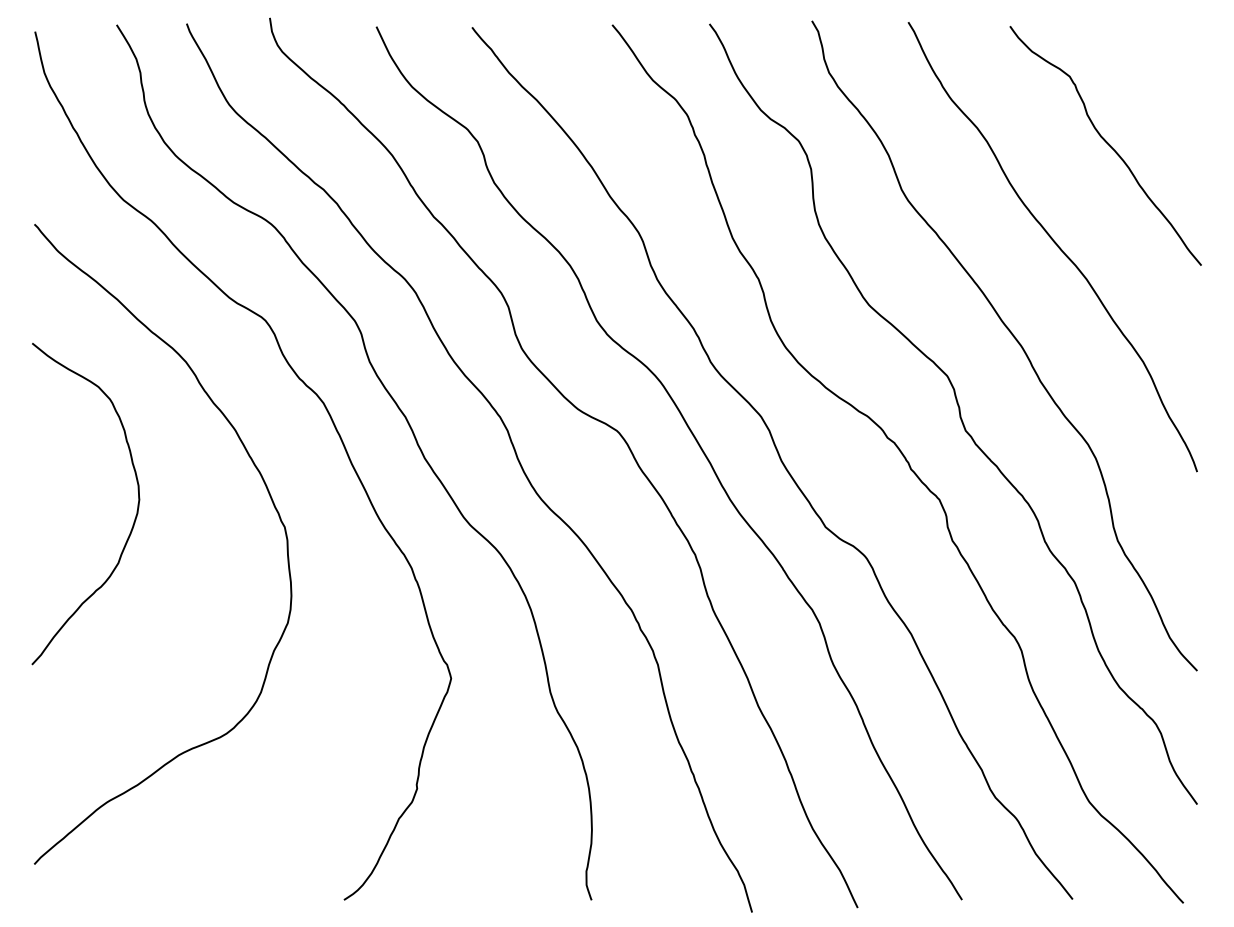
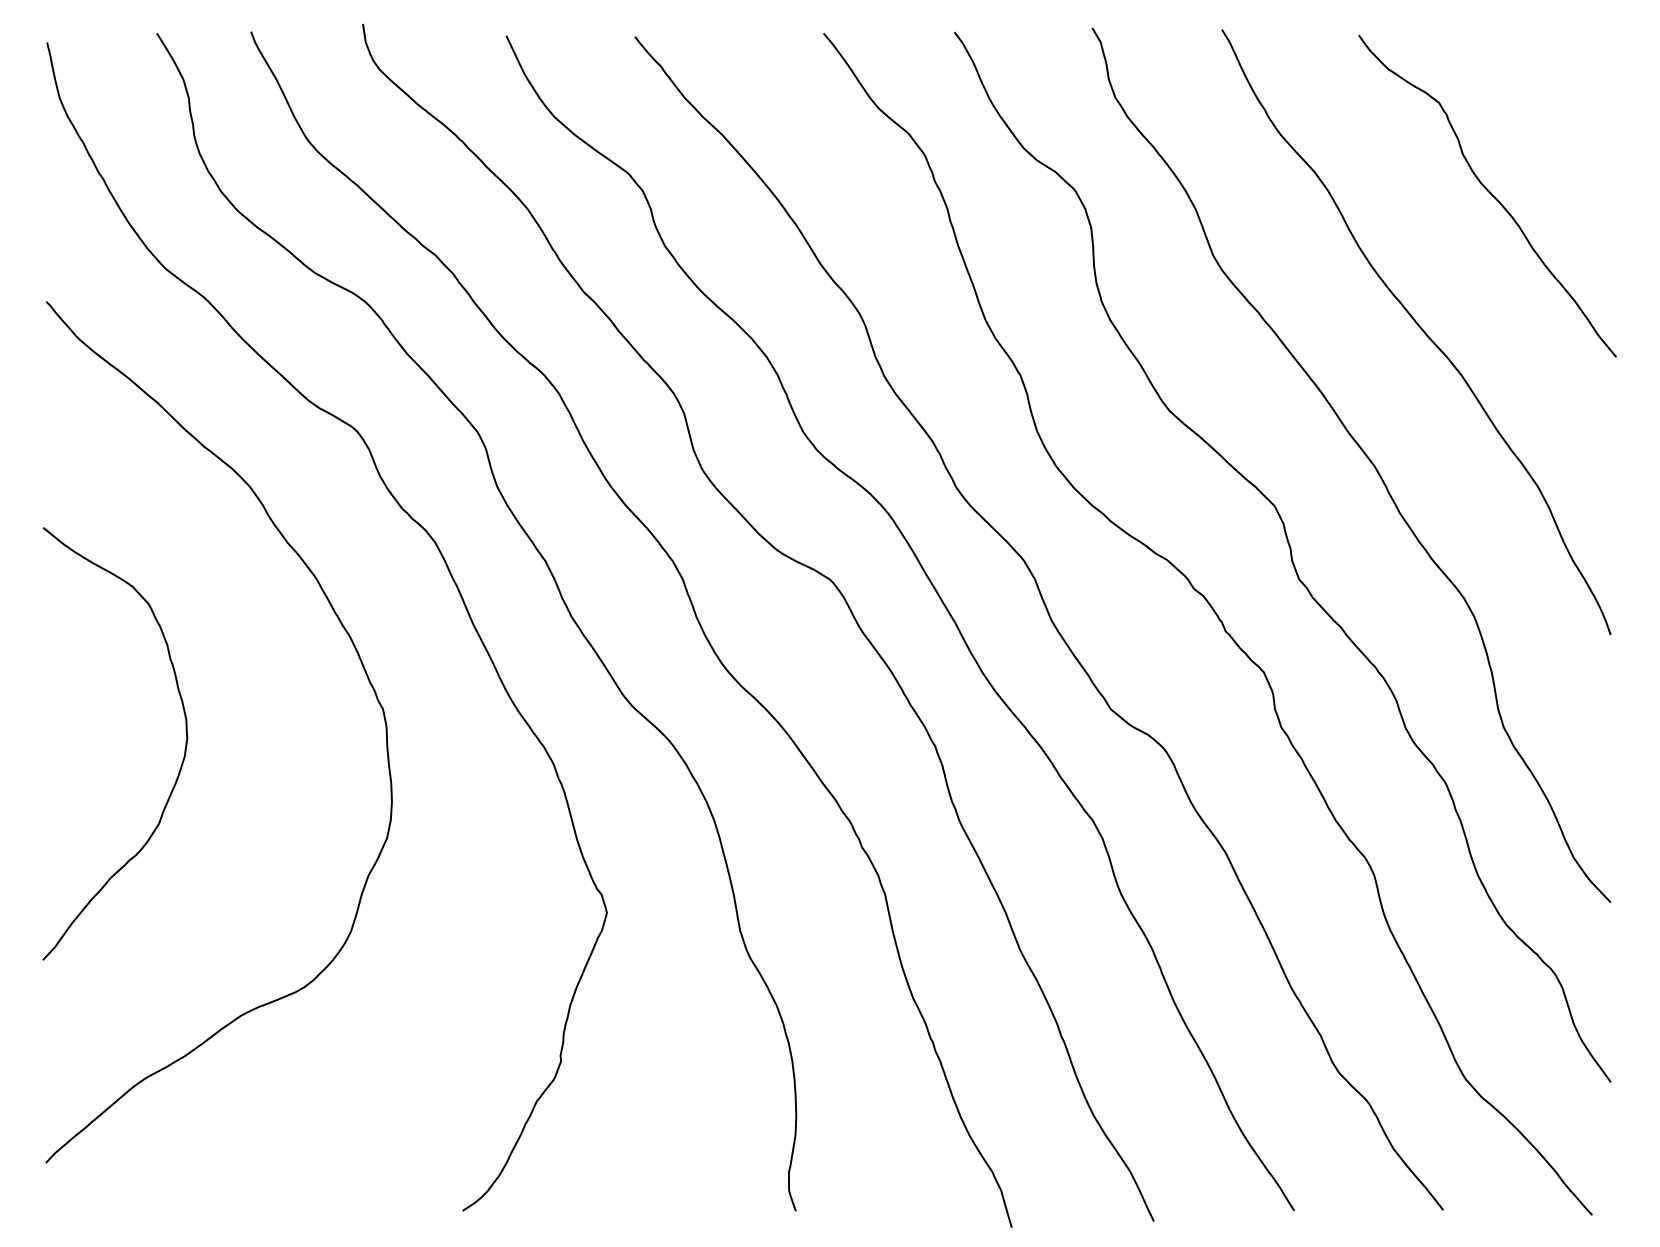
curve: (133, 521) -> (179, 767), moved

